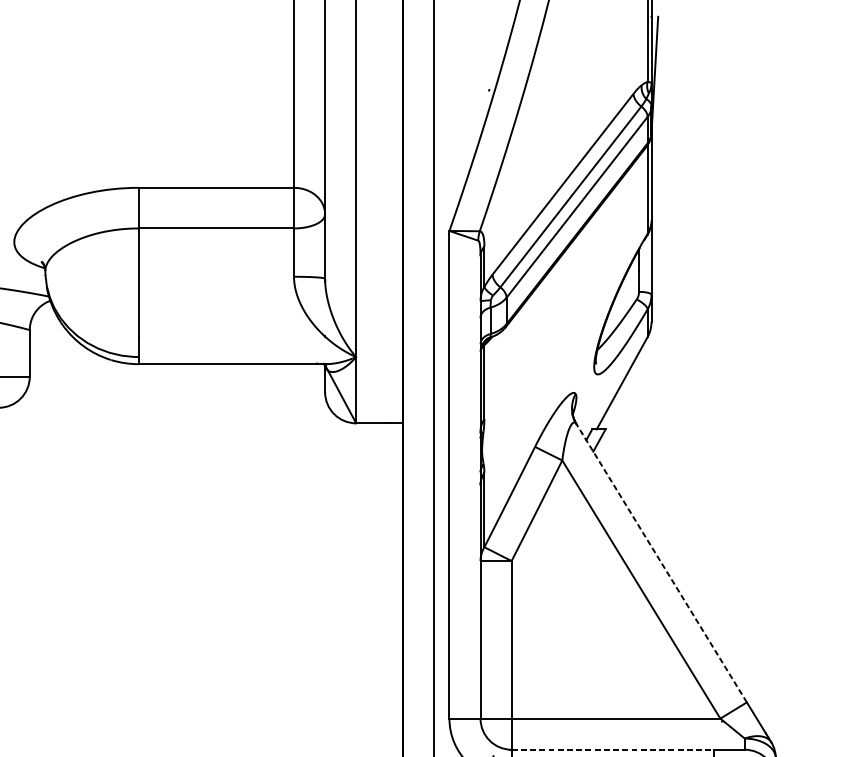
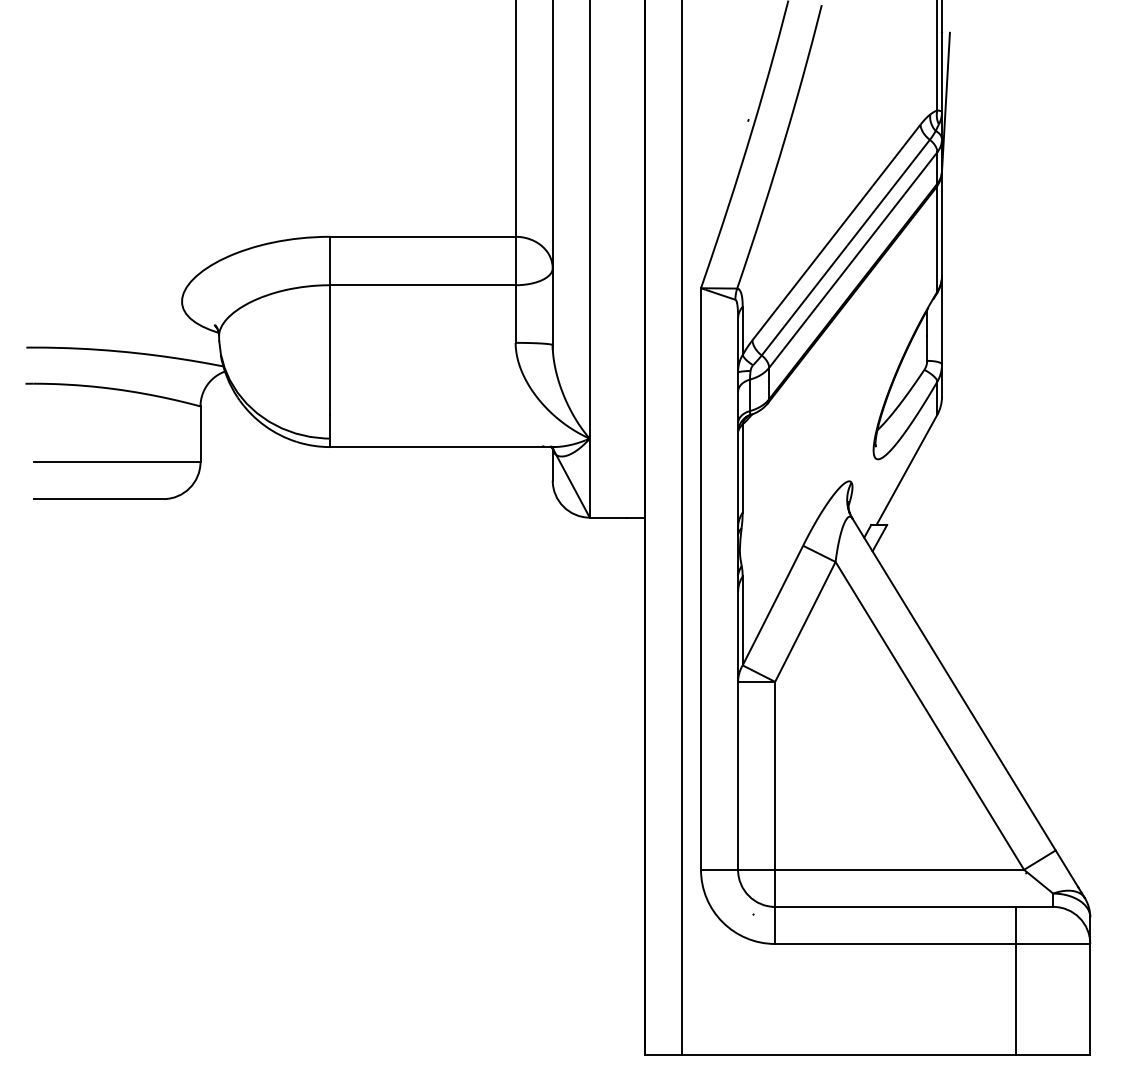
line: (662, 563) -> (954, 684), dashed -> solid
line: (613, 749) -> (896, 906), dashed -> solid

